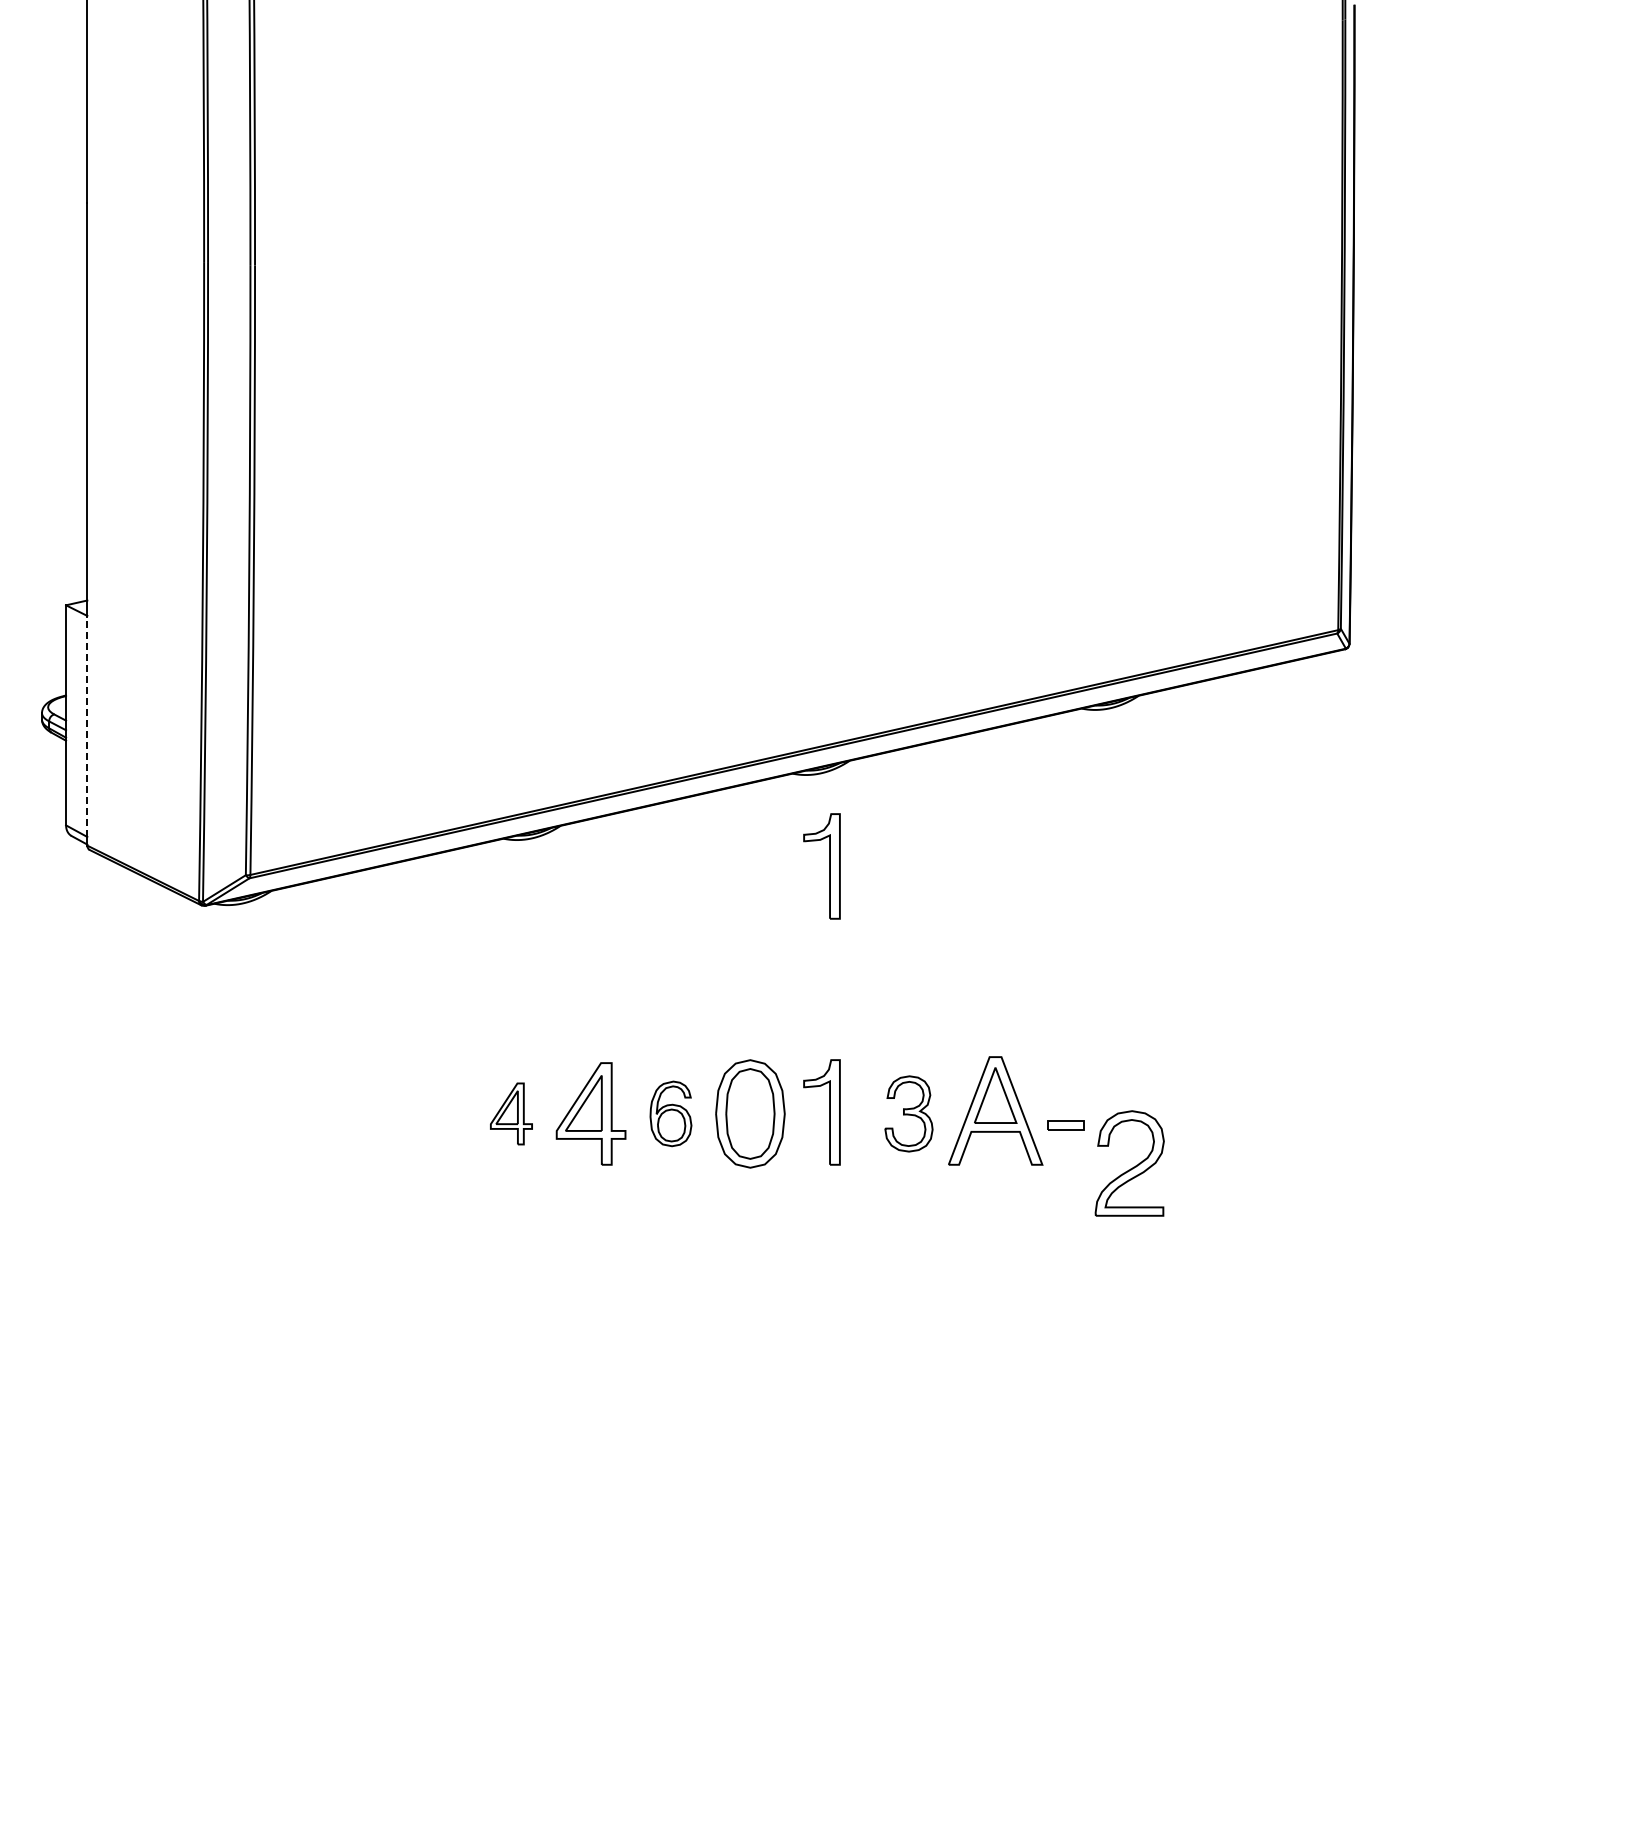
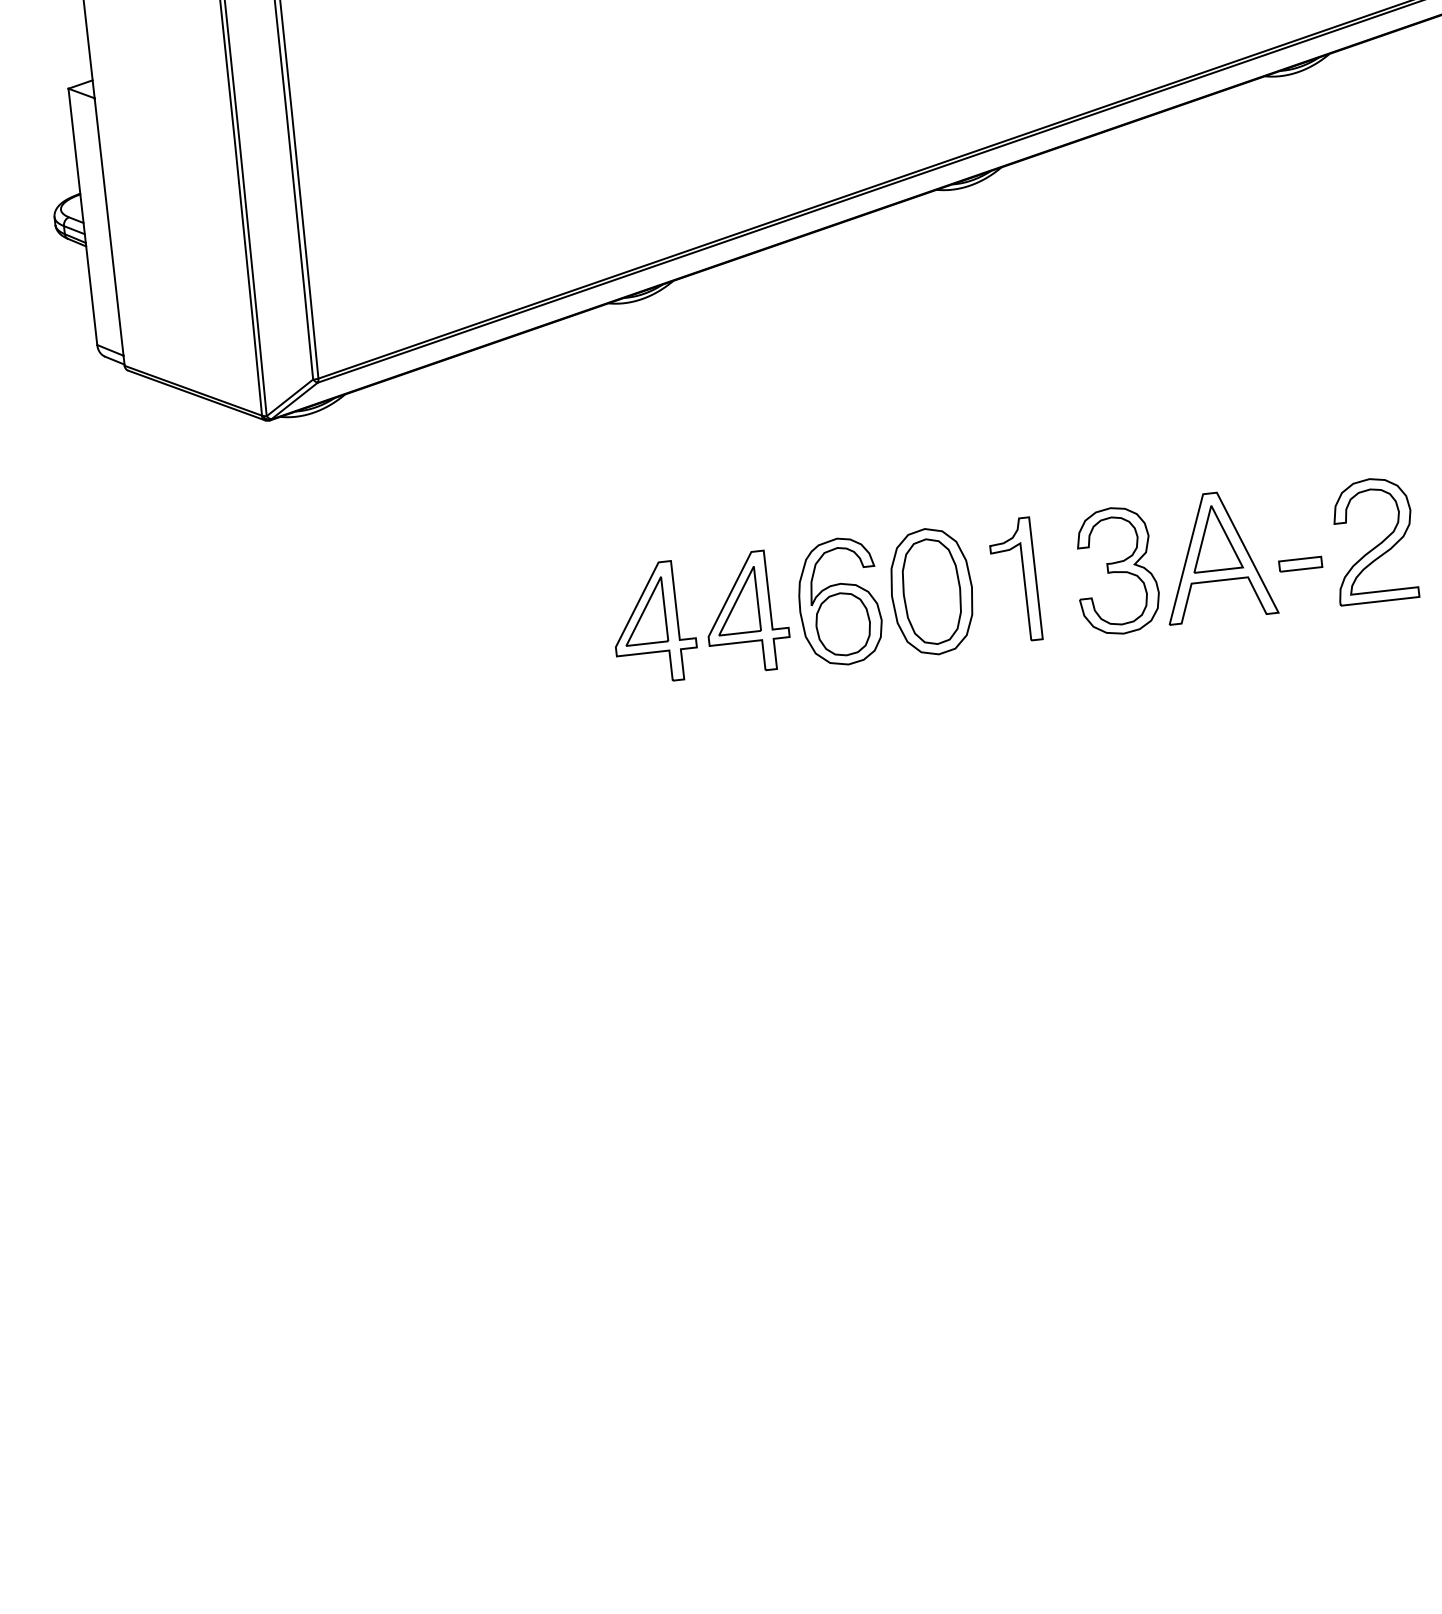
line: (87, 726) -> (109, 227), dashed -> solid
part: (829, 866) -> (991, 293), removed
part: (511, 1113) -> (653, 622), size x1.67
part: (670, 1113) -> (838, 601), size x1.67
part: (908, 1113) -> (1115, 570), size x1.43
part: (1129, 1163) -> (1373, 540), moved

